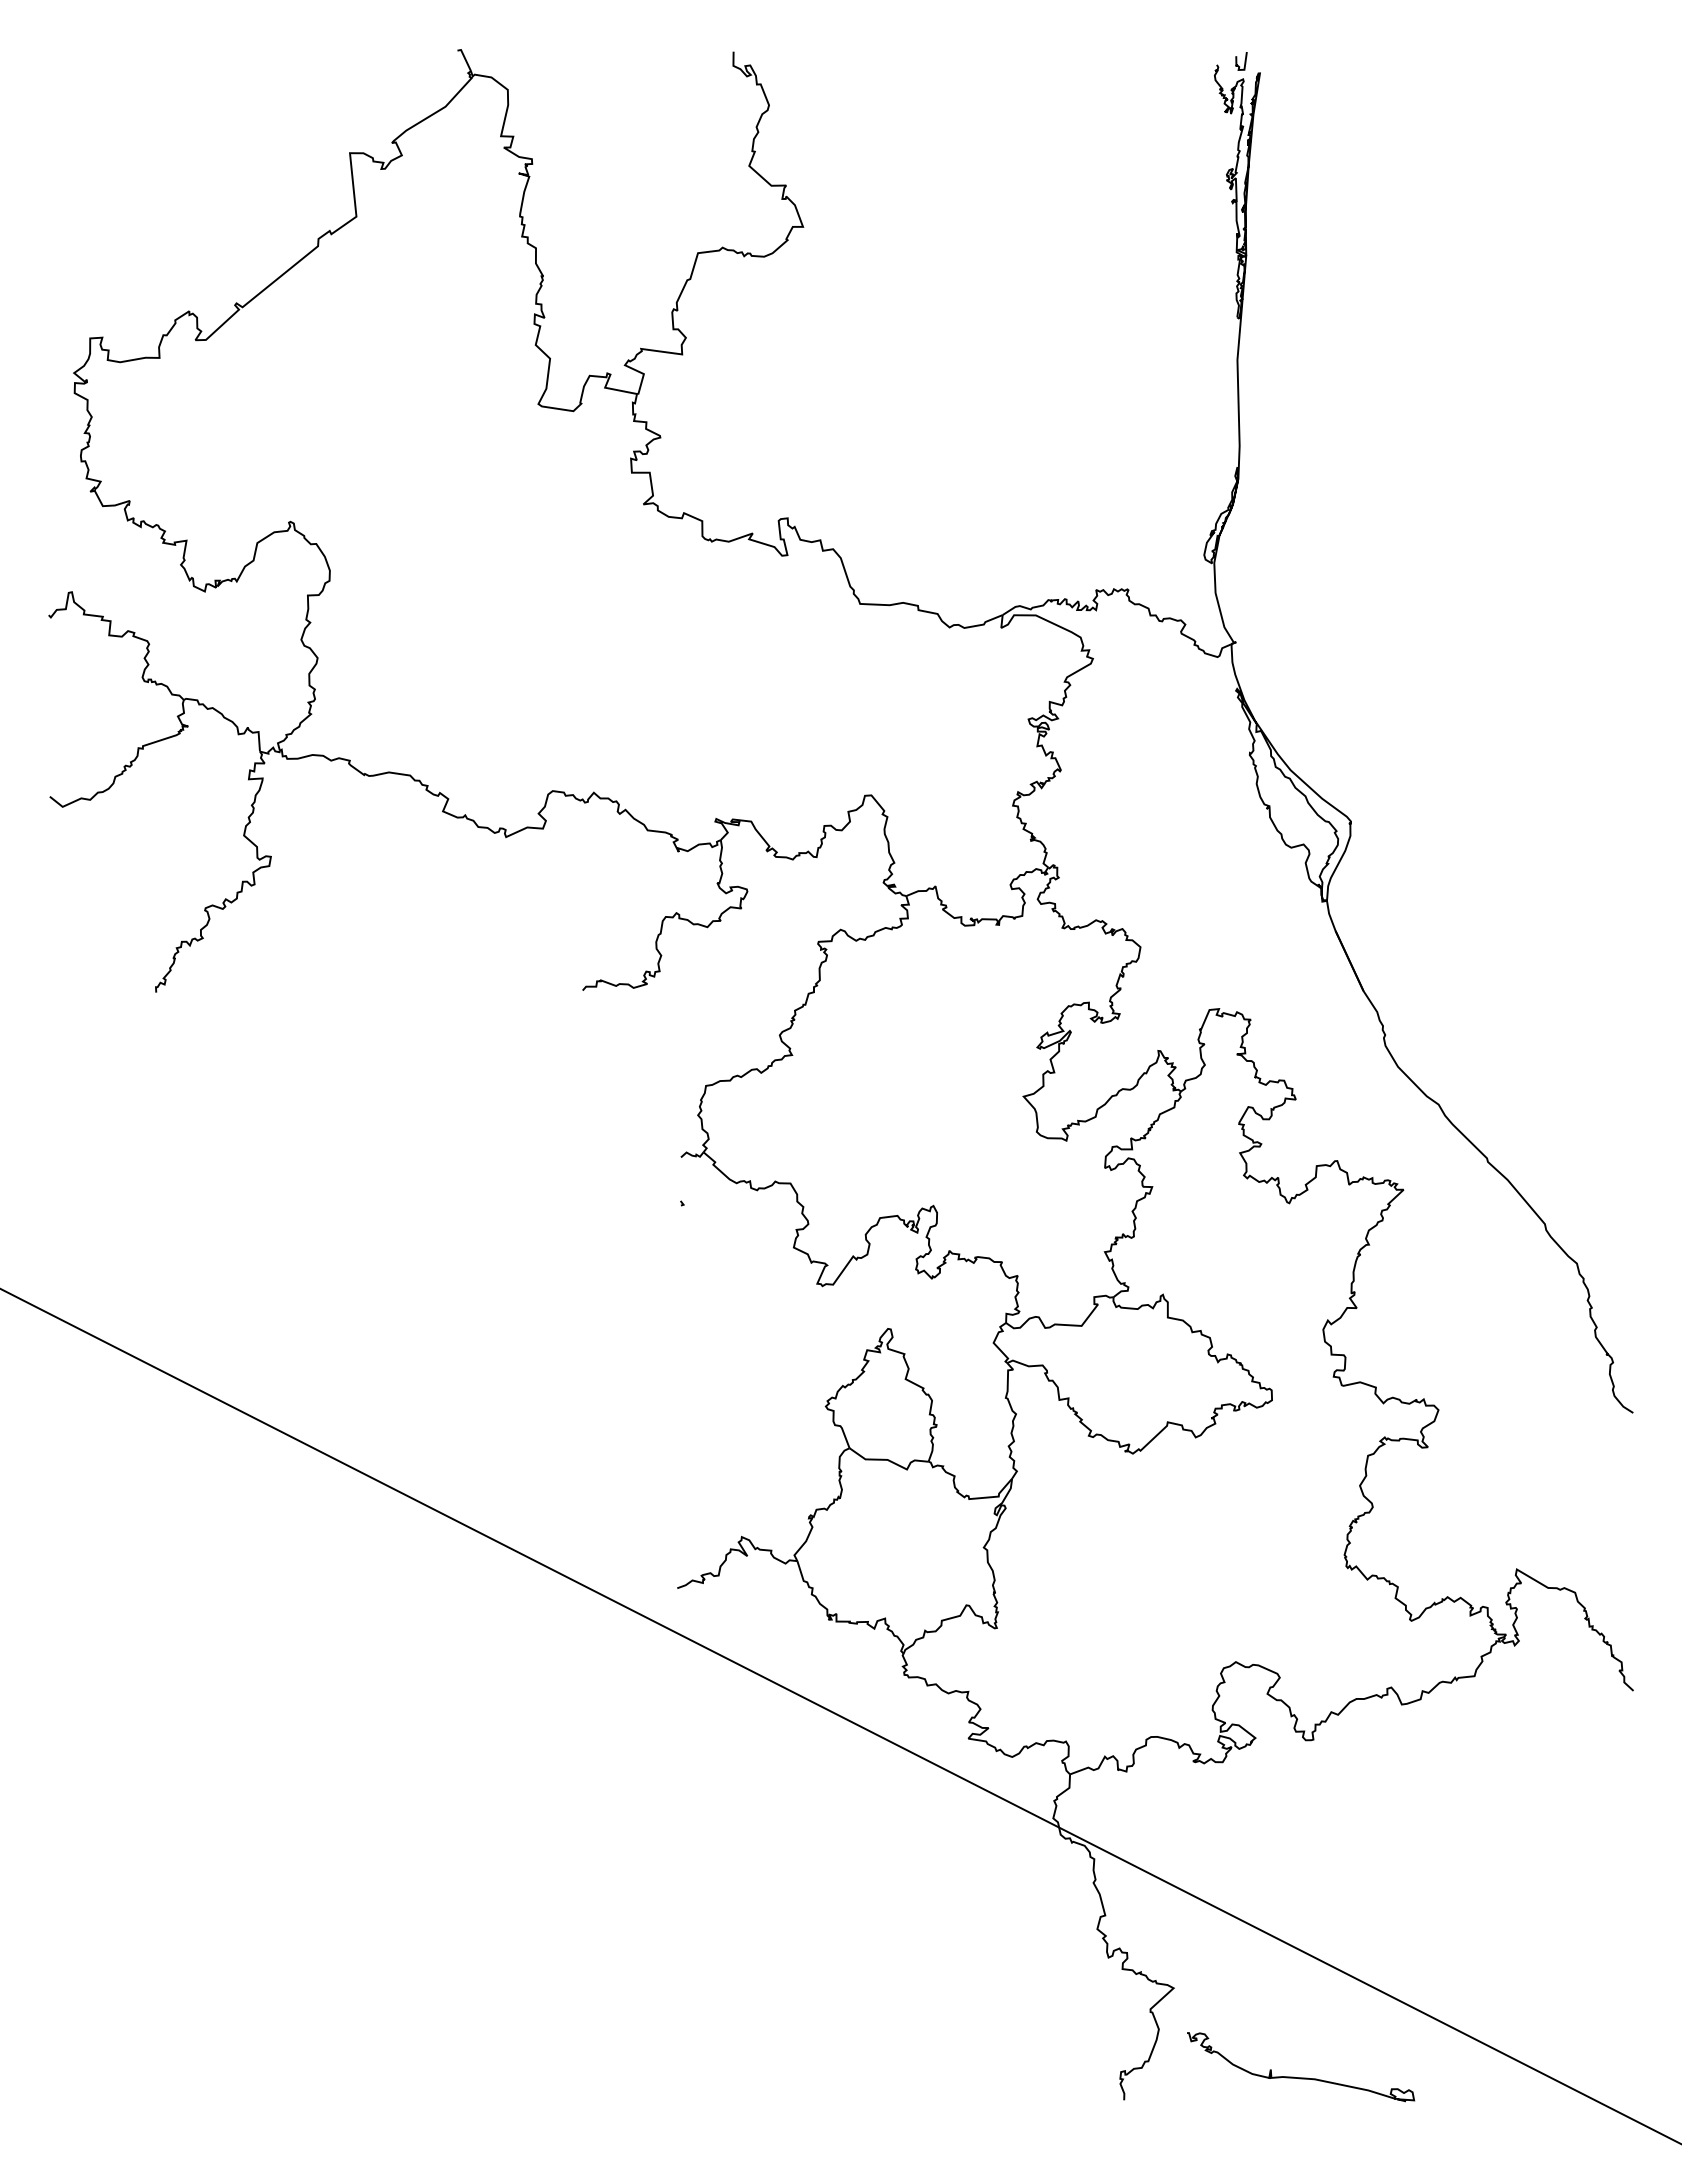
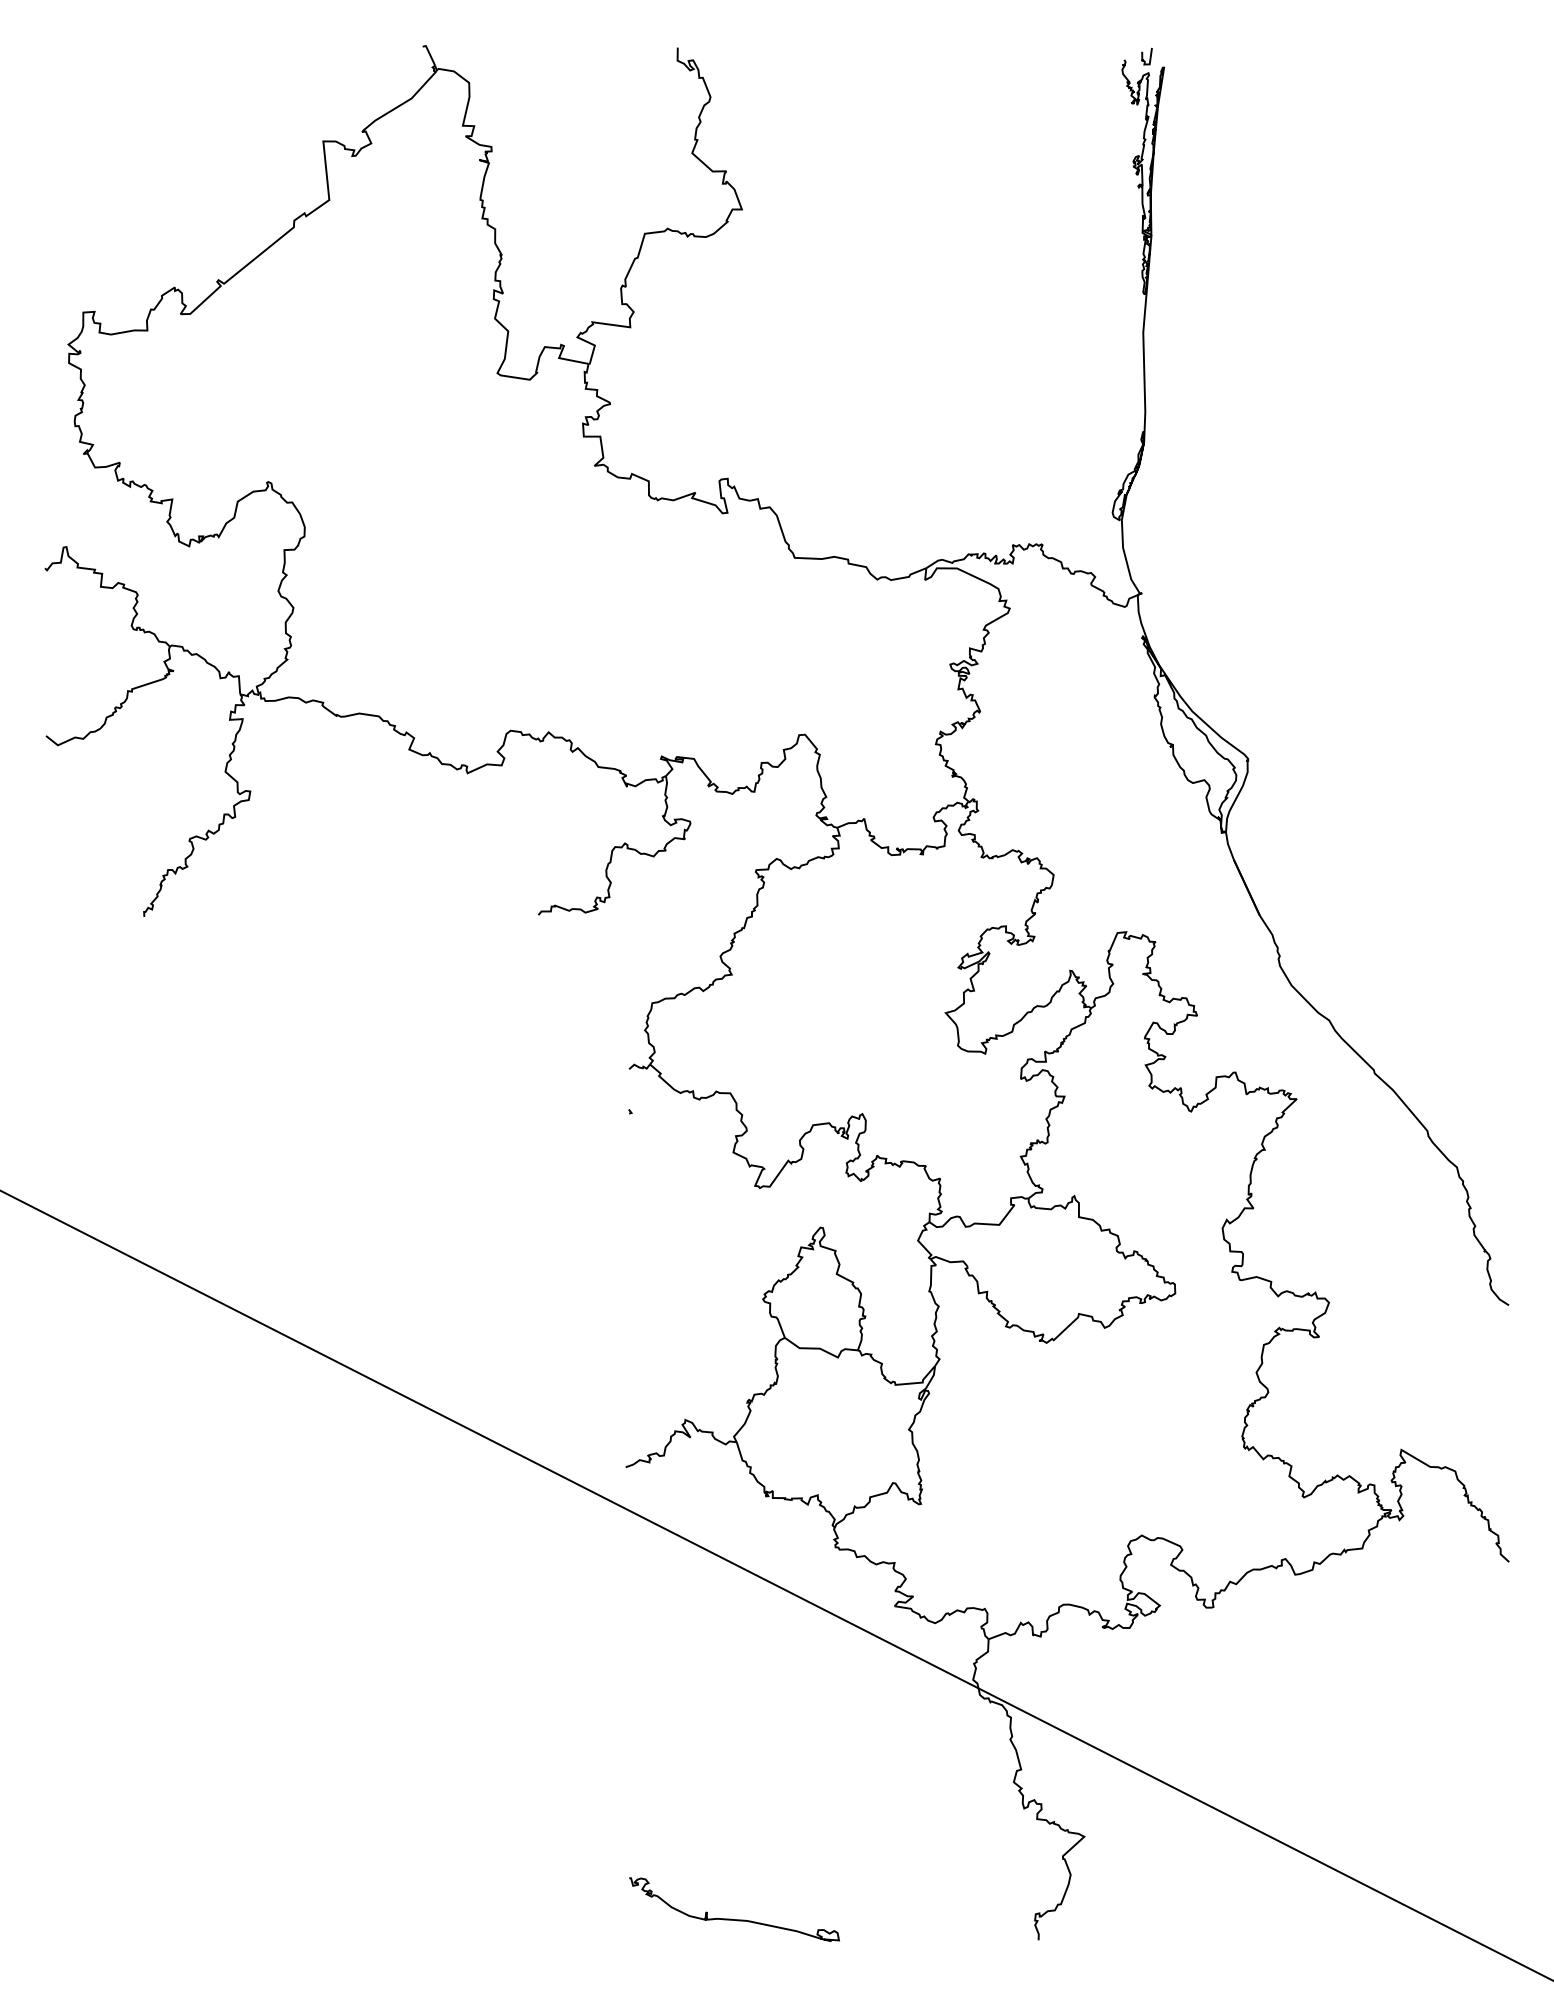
curve: (1301, 2077) -> (734, 1919), moved

